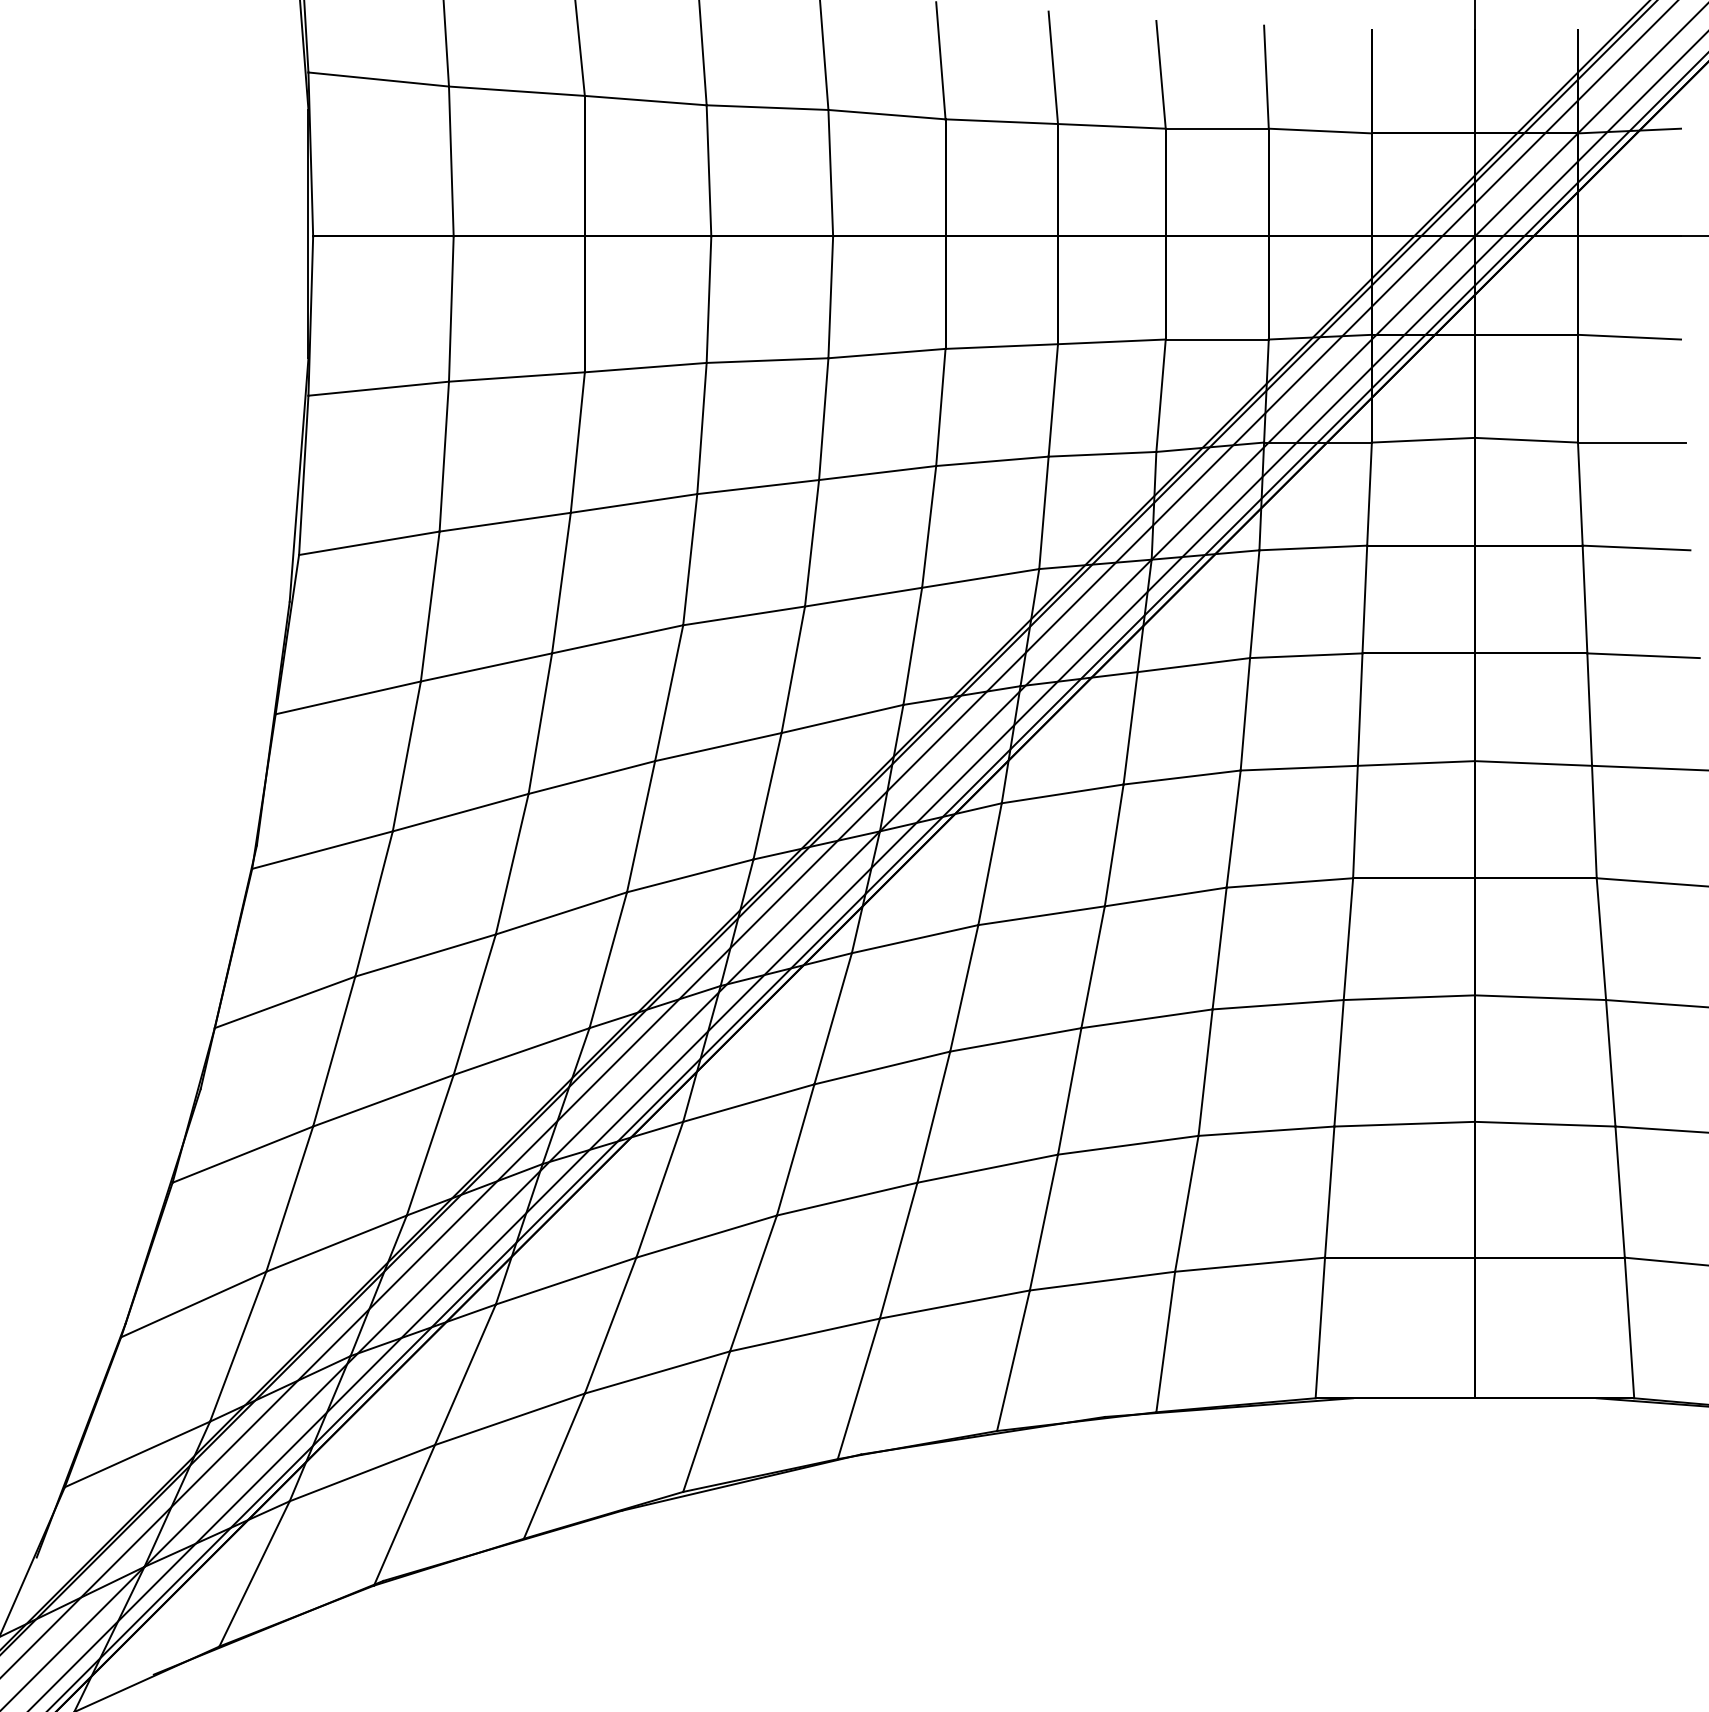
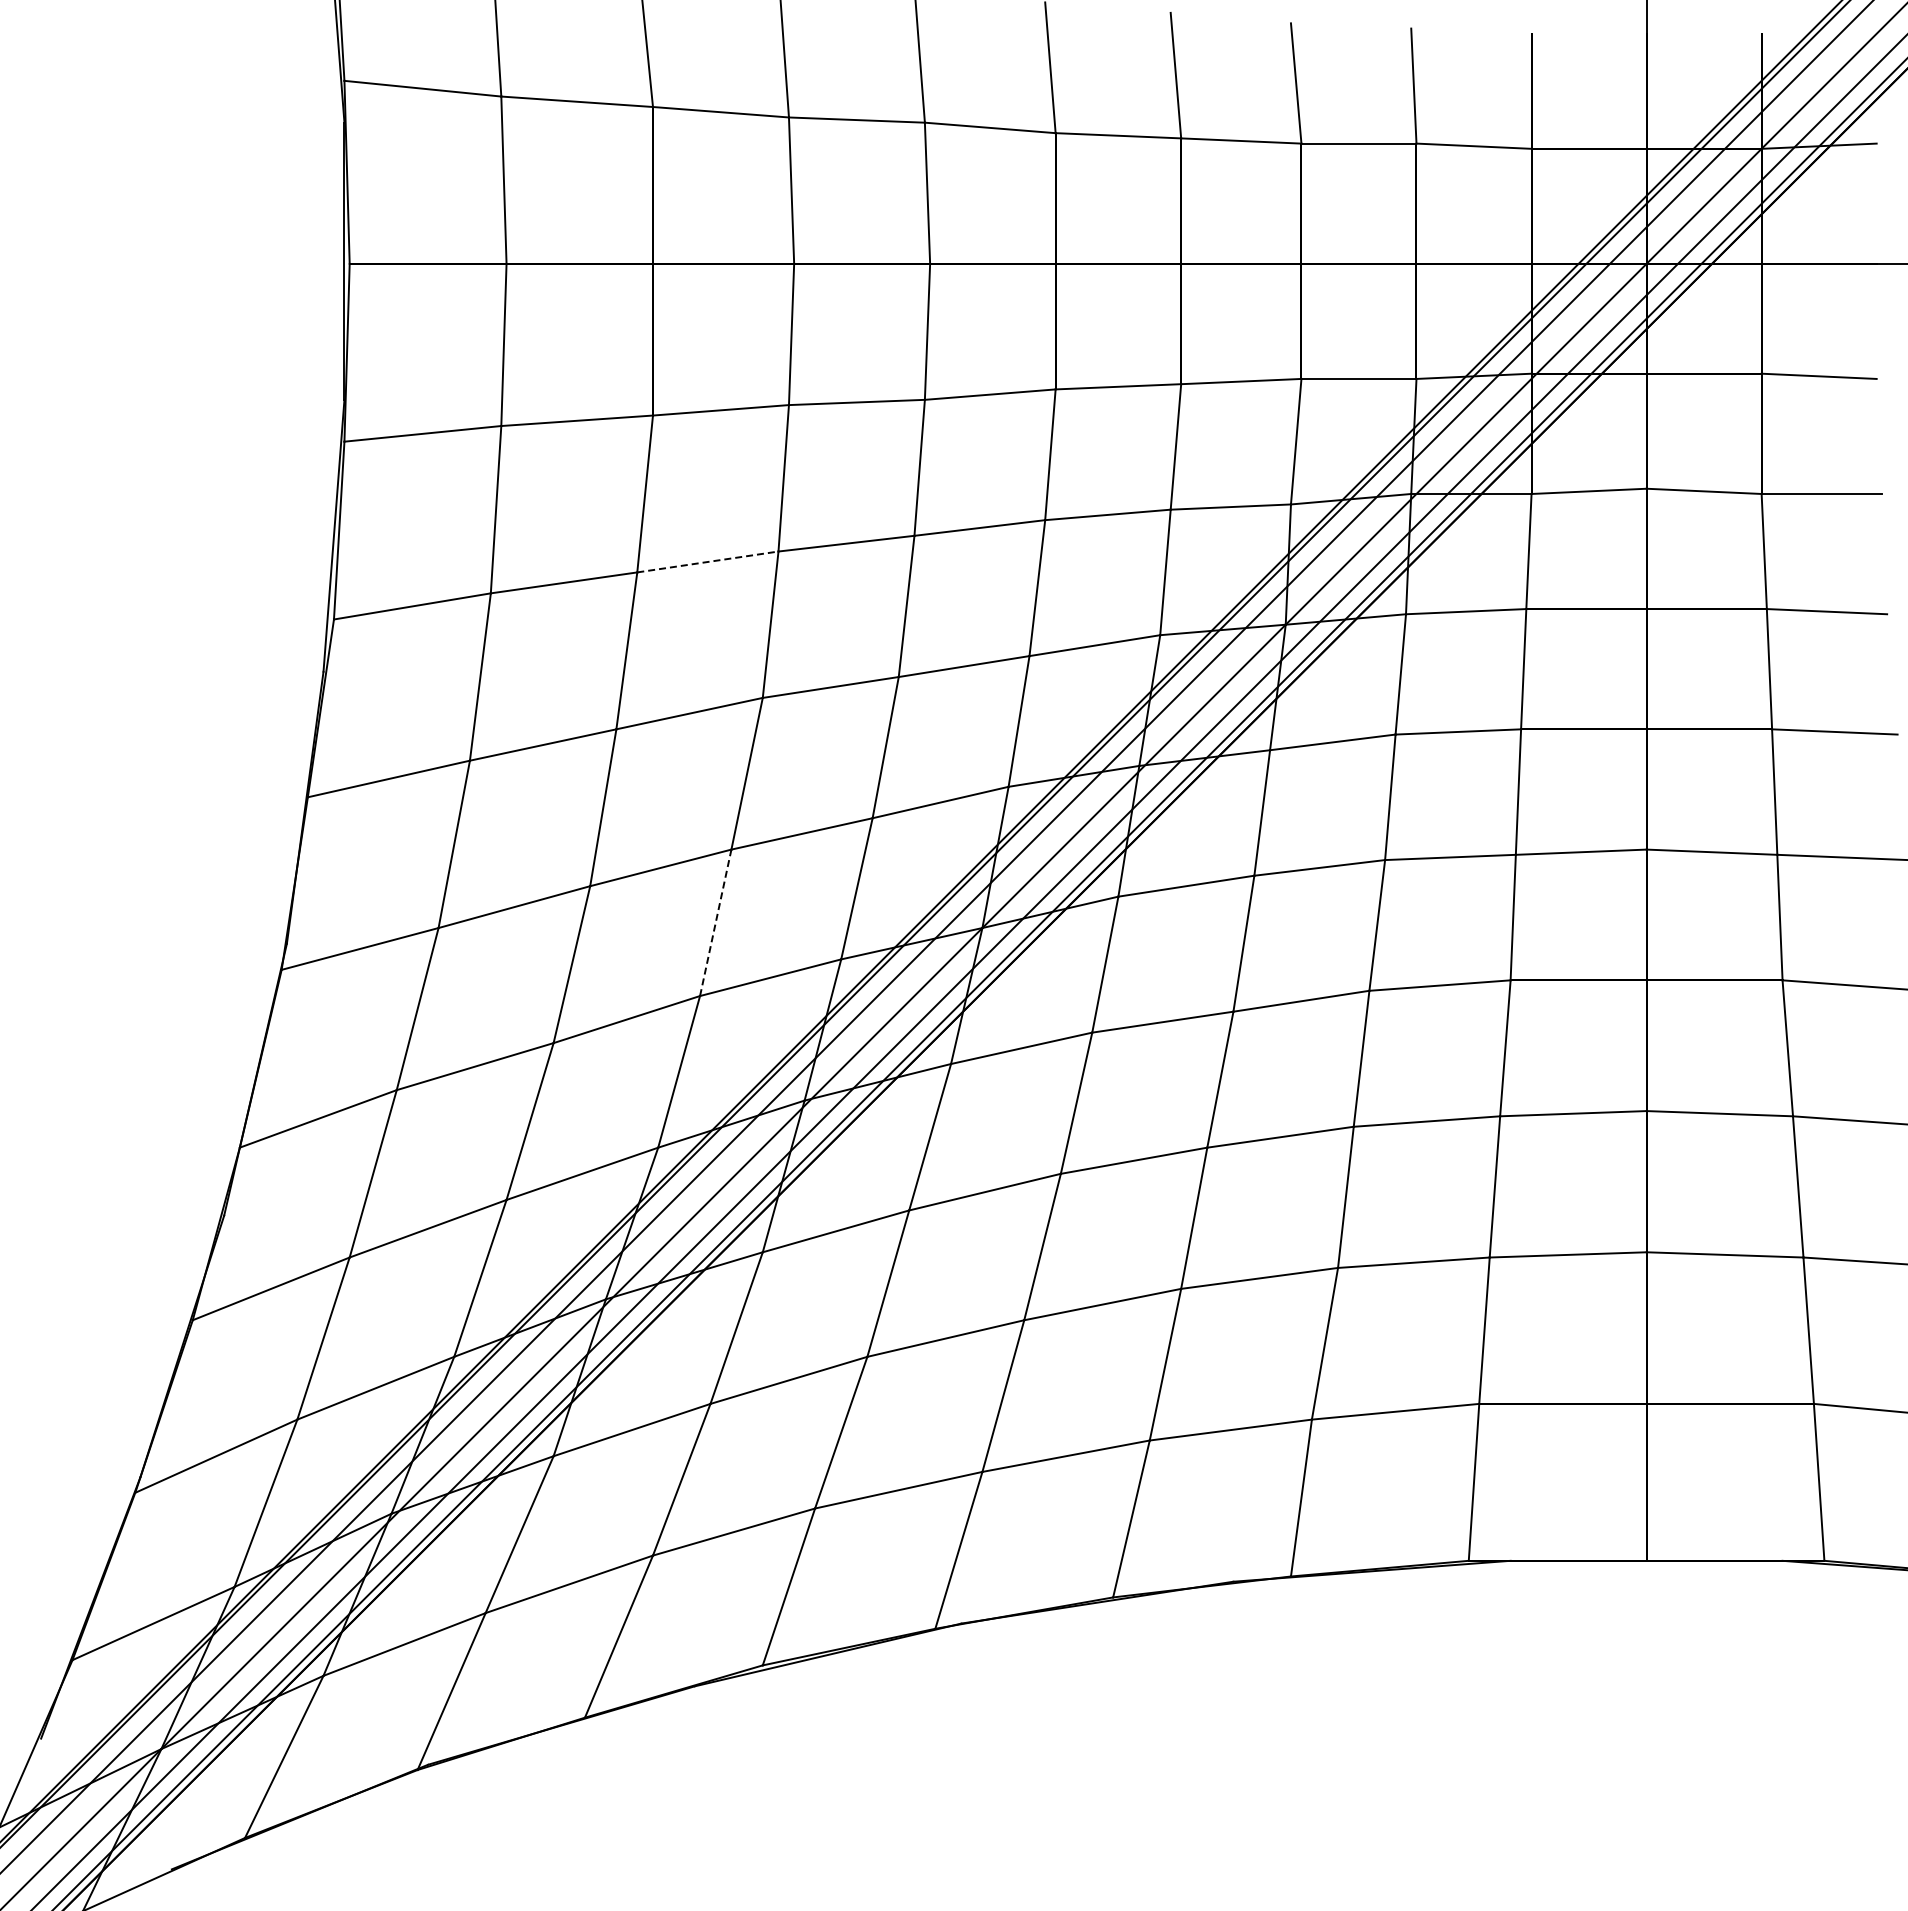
line: (634, 503) -> (708, 561), solid -> dashed
line: (640, 826) -> (715, 922), solid -> dashed

